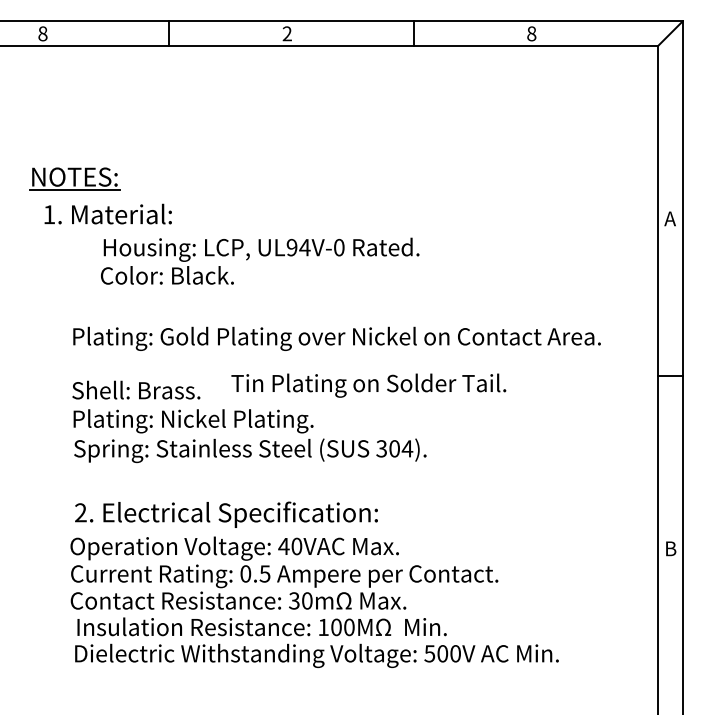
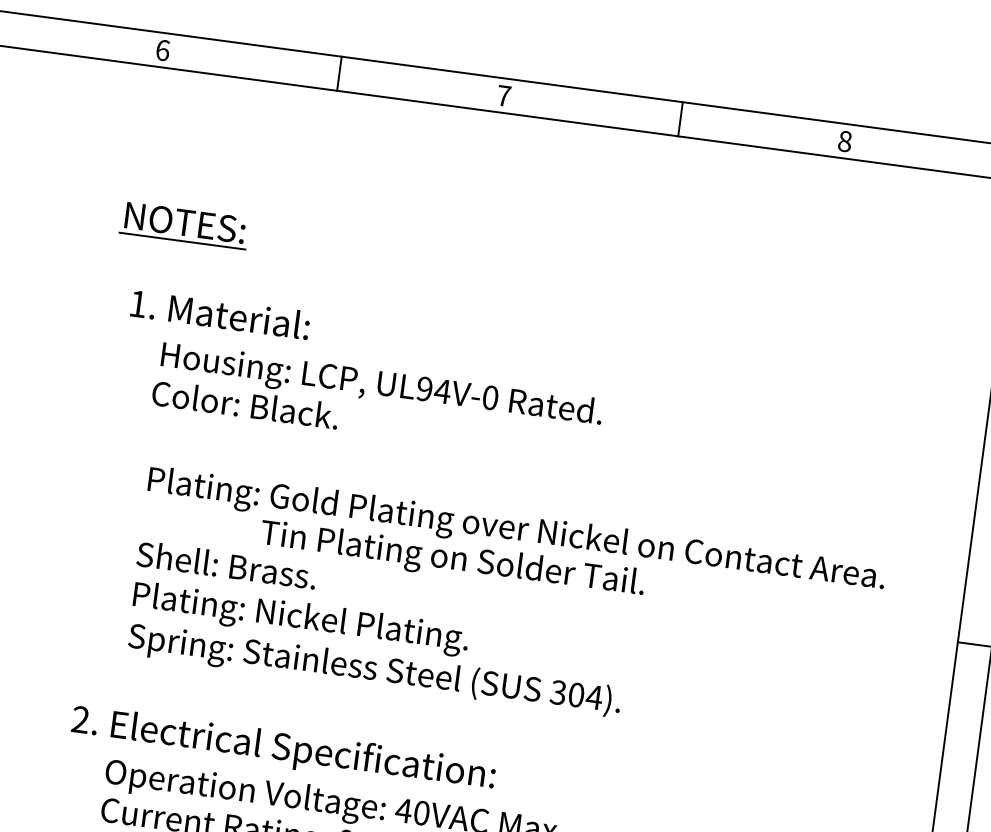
text: (42, 33) -> (162, 49), 8 -> 6
text: (286, 33) -> (502, 95), 2 -> 7
part: (74, 178) -> (184, 224), moved
text: (260, 260) -> (378, 401), moved
text: (368, 385) -> (452, 560), moved
text: (226, 514) -> (283, 749), moved

